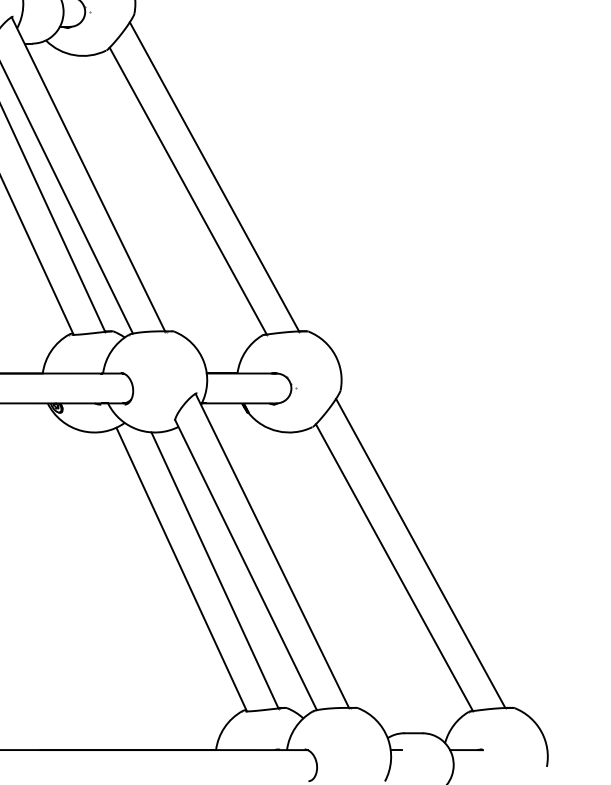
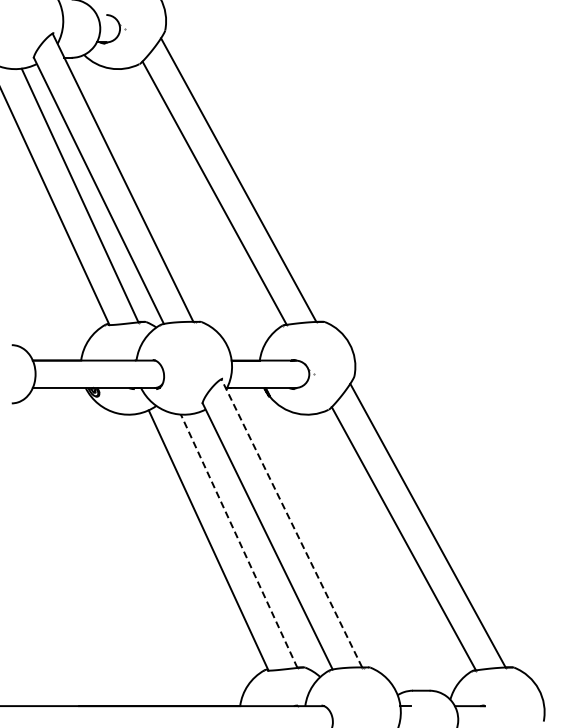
line: (271, 549) -> (291, 522), solid -> dashed
line: (215, 569) -> (239, 540), solid -> dashed

